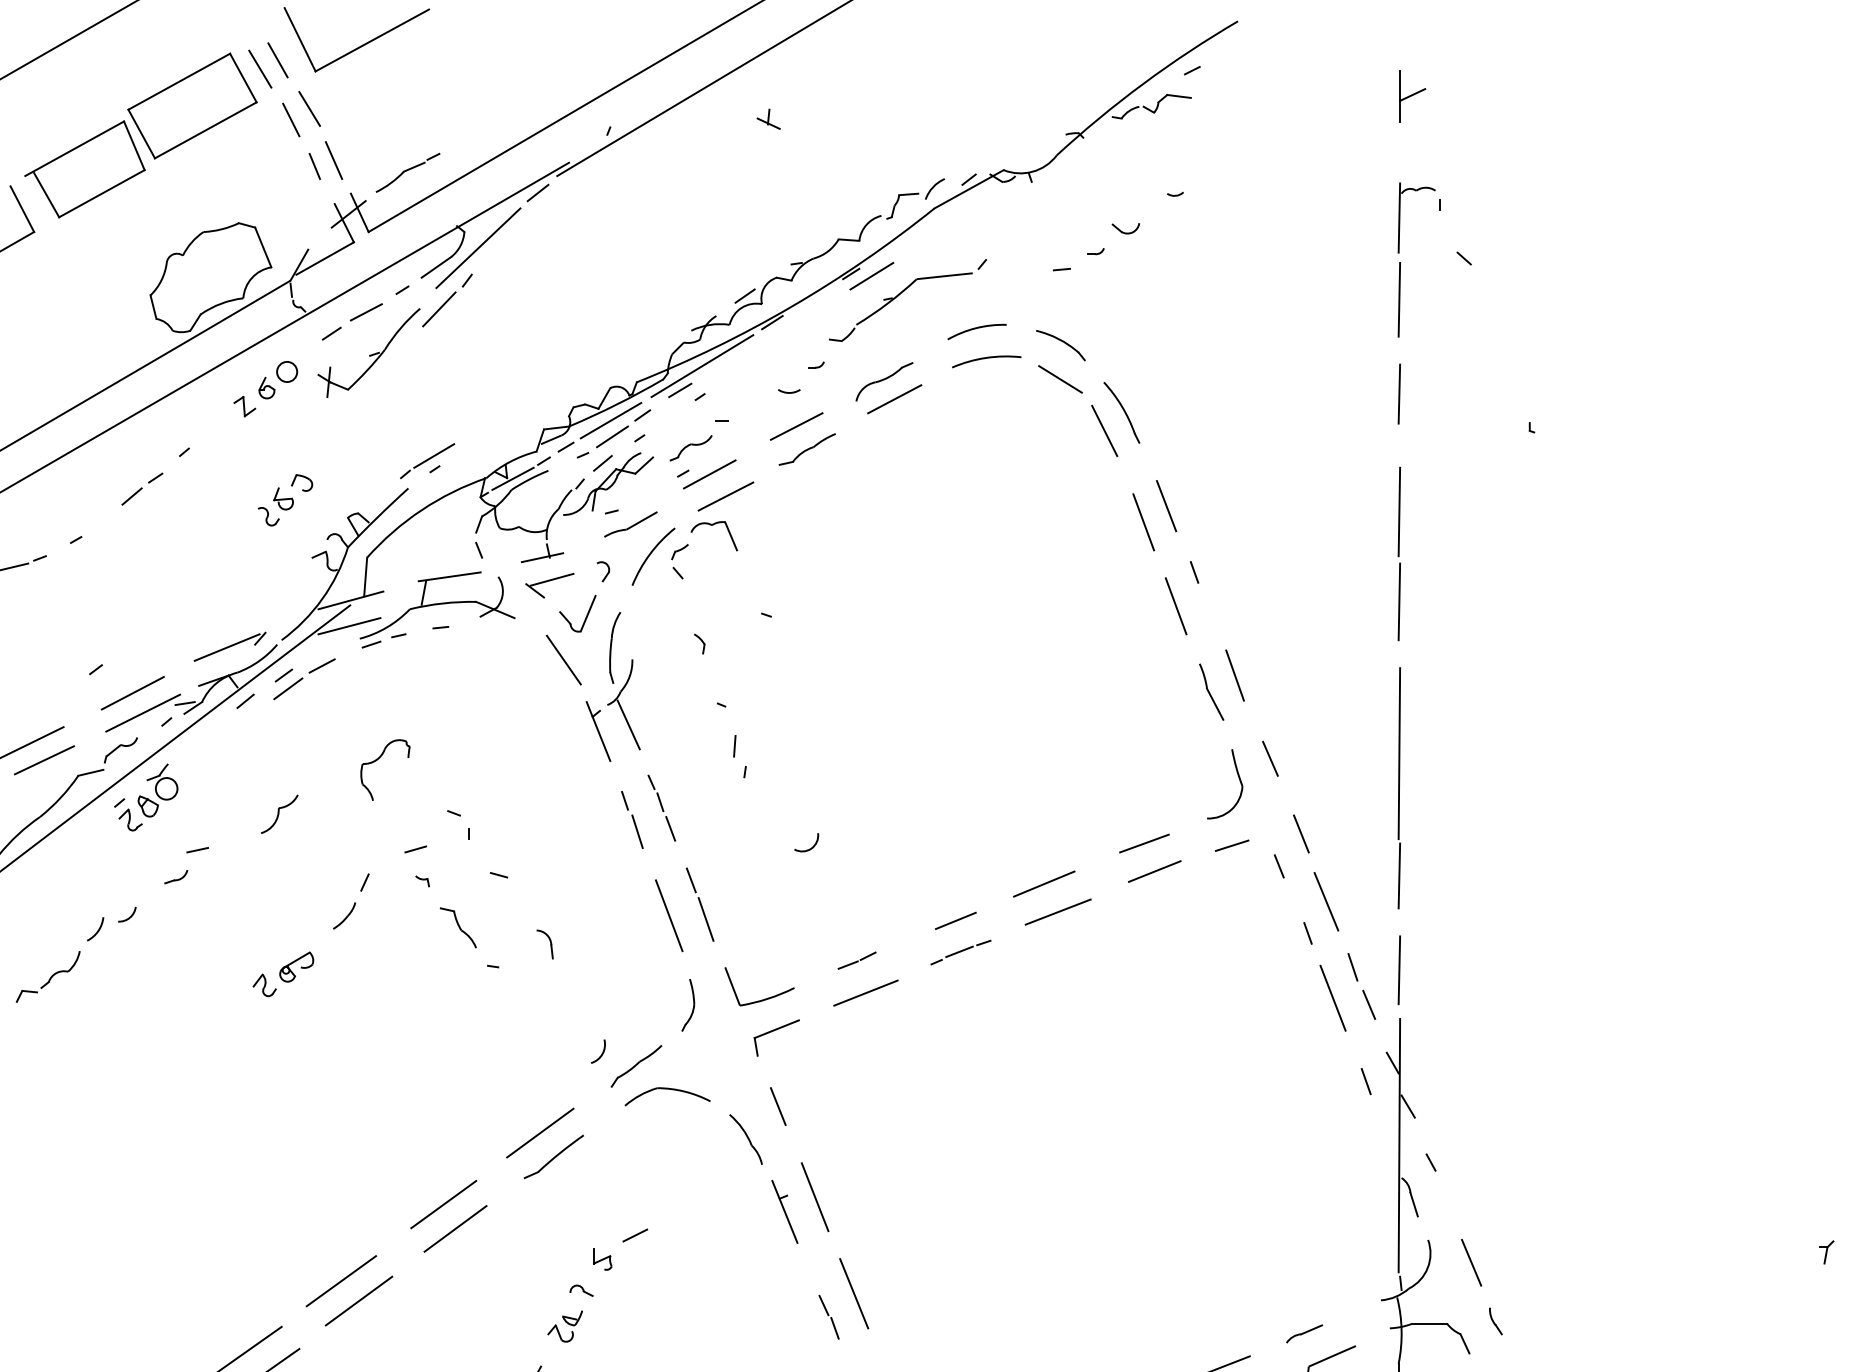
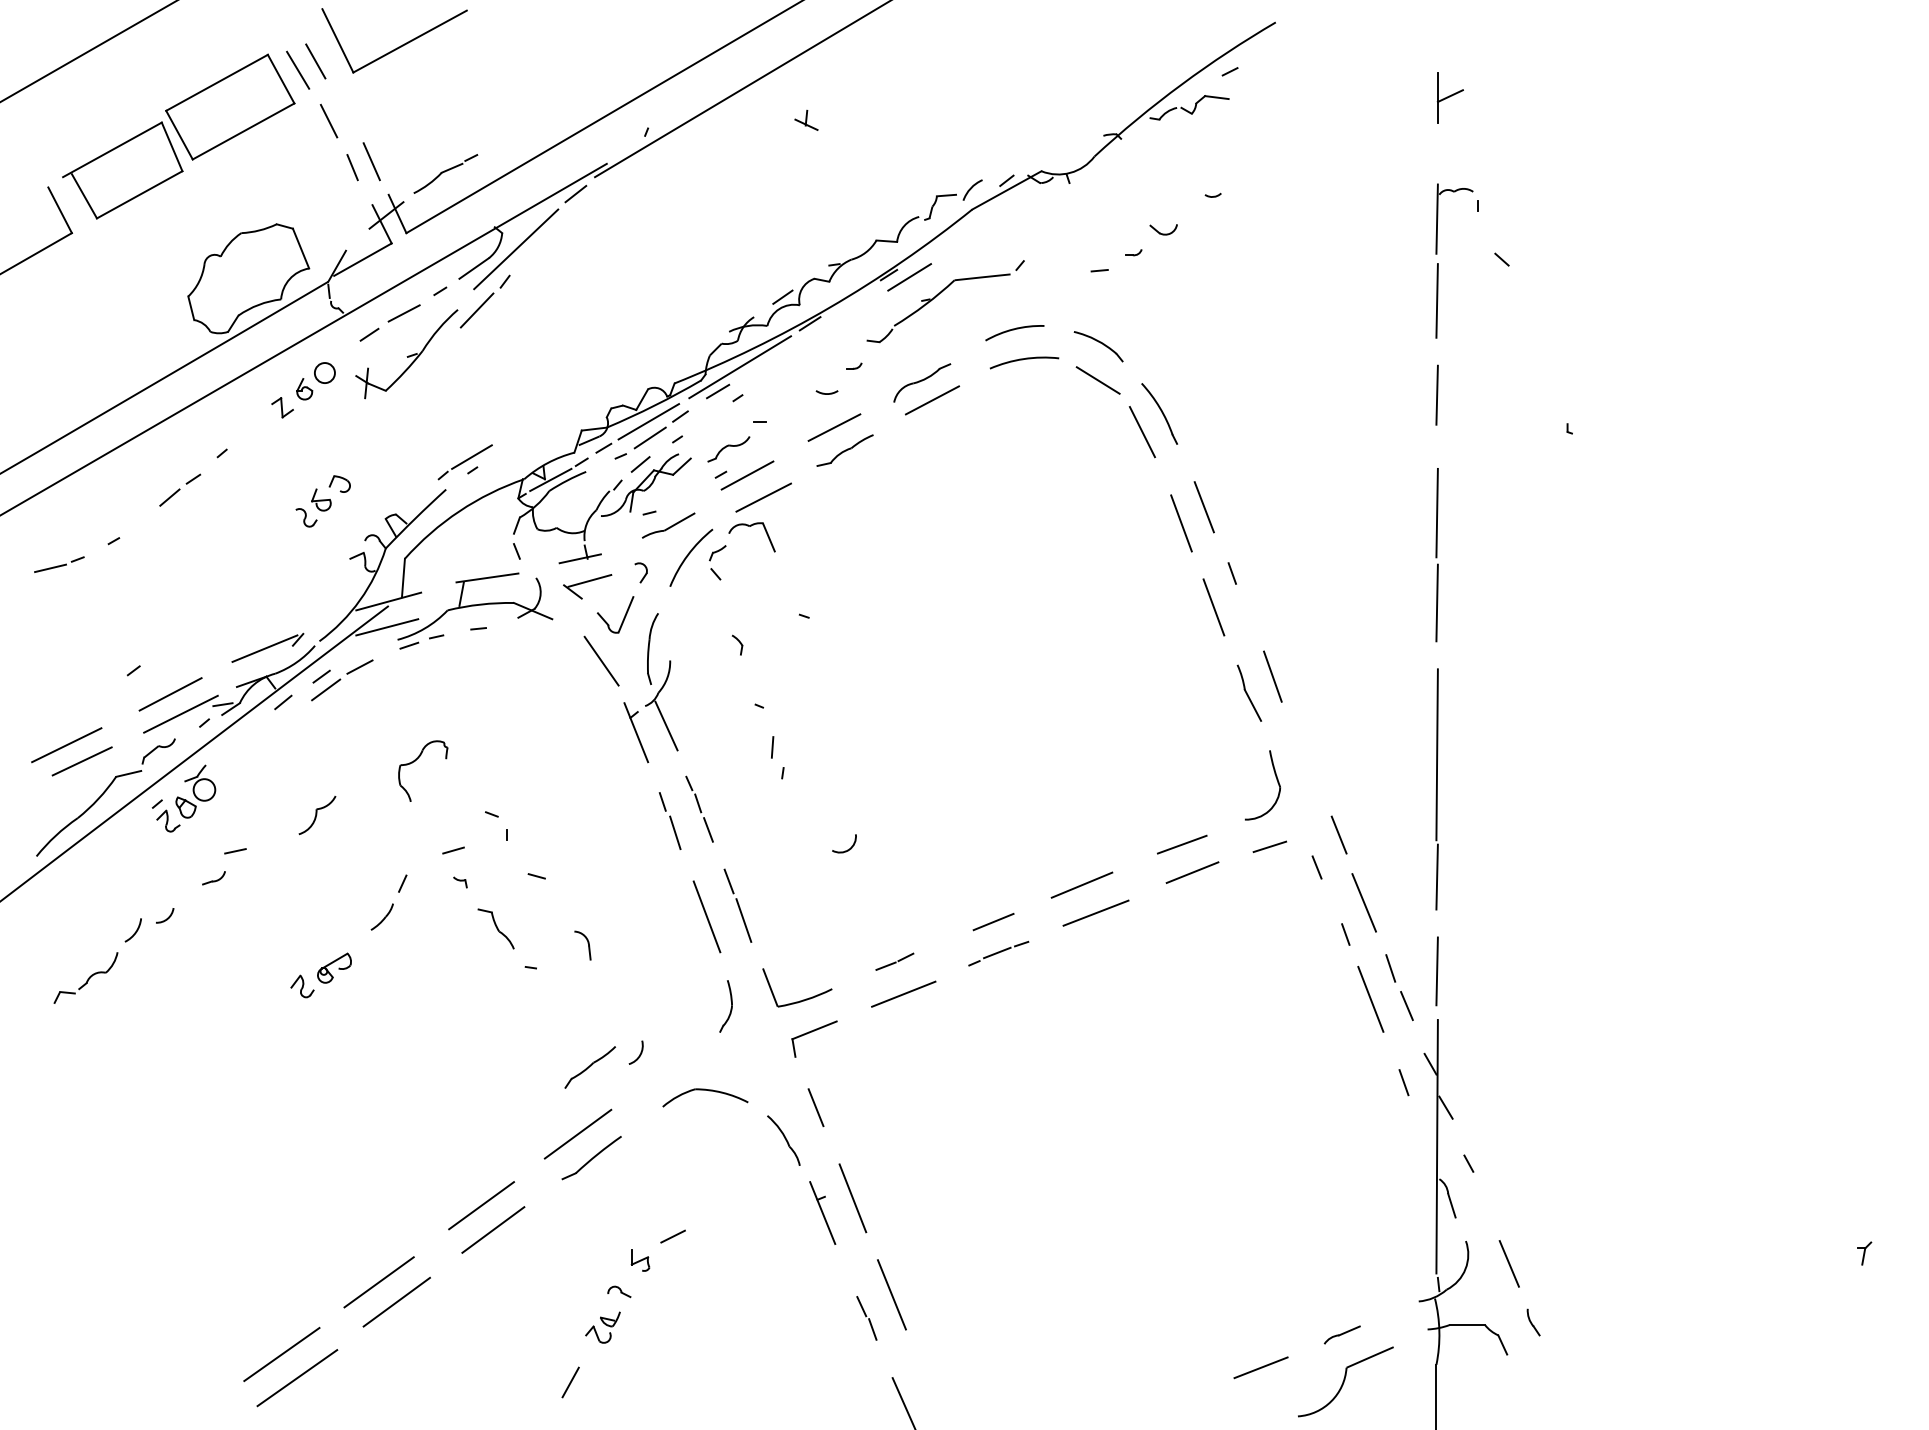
line: (309, 109) -> (347, 110), removed
line: (1269, 758) -> (1307, 759), removed
part: (635, 1066) -> (589, 1067), moved

